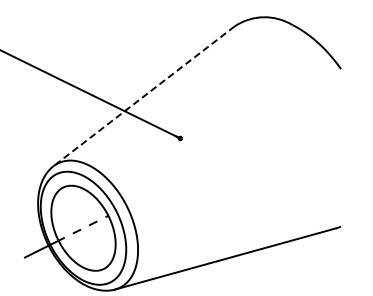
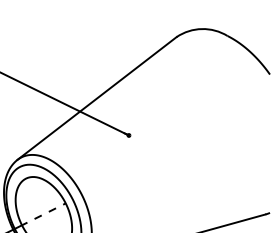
line: (143, 96) -> (96, 98), dashed -> solid

